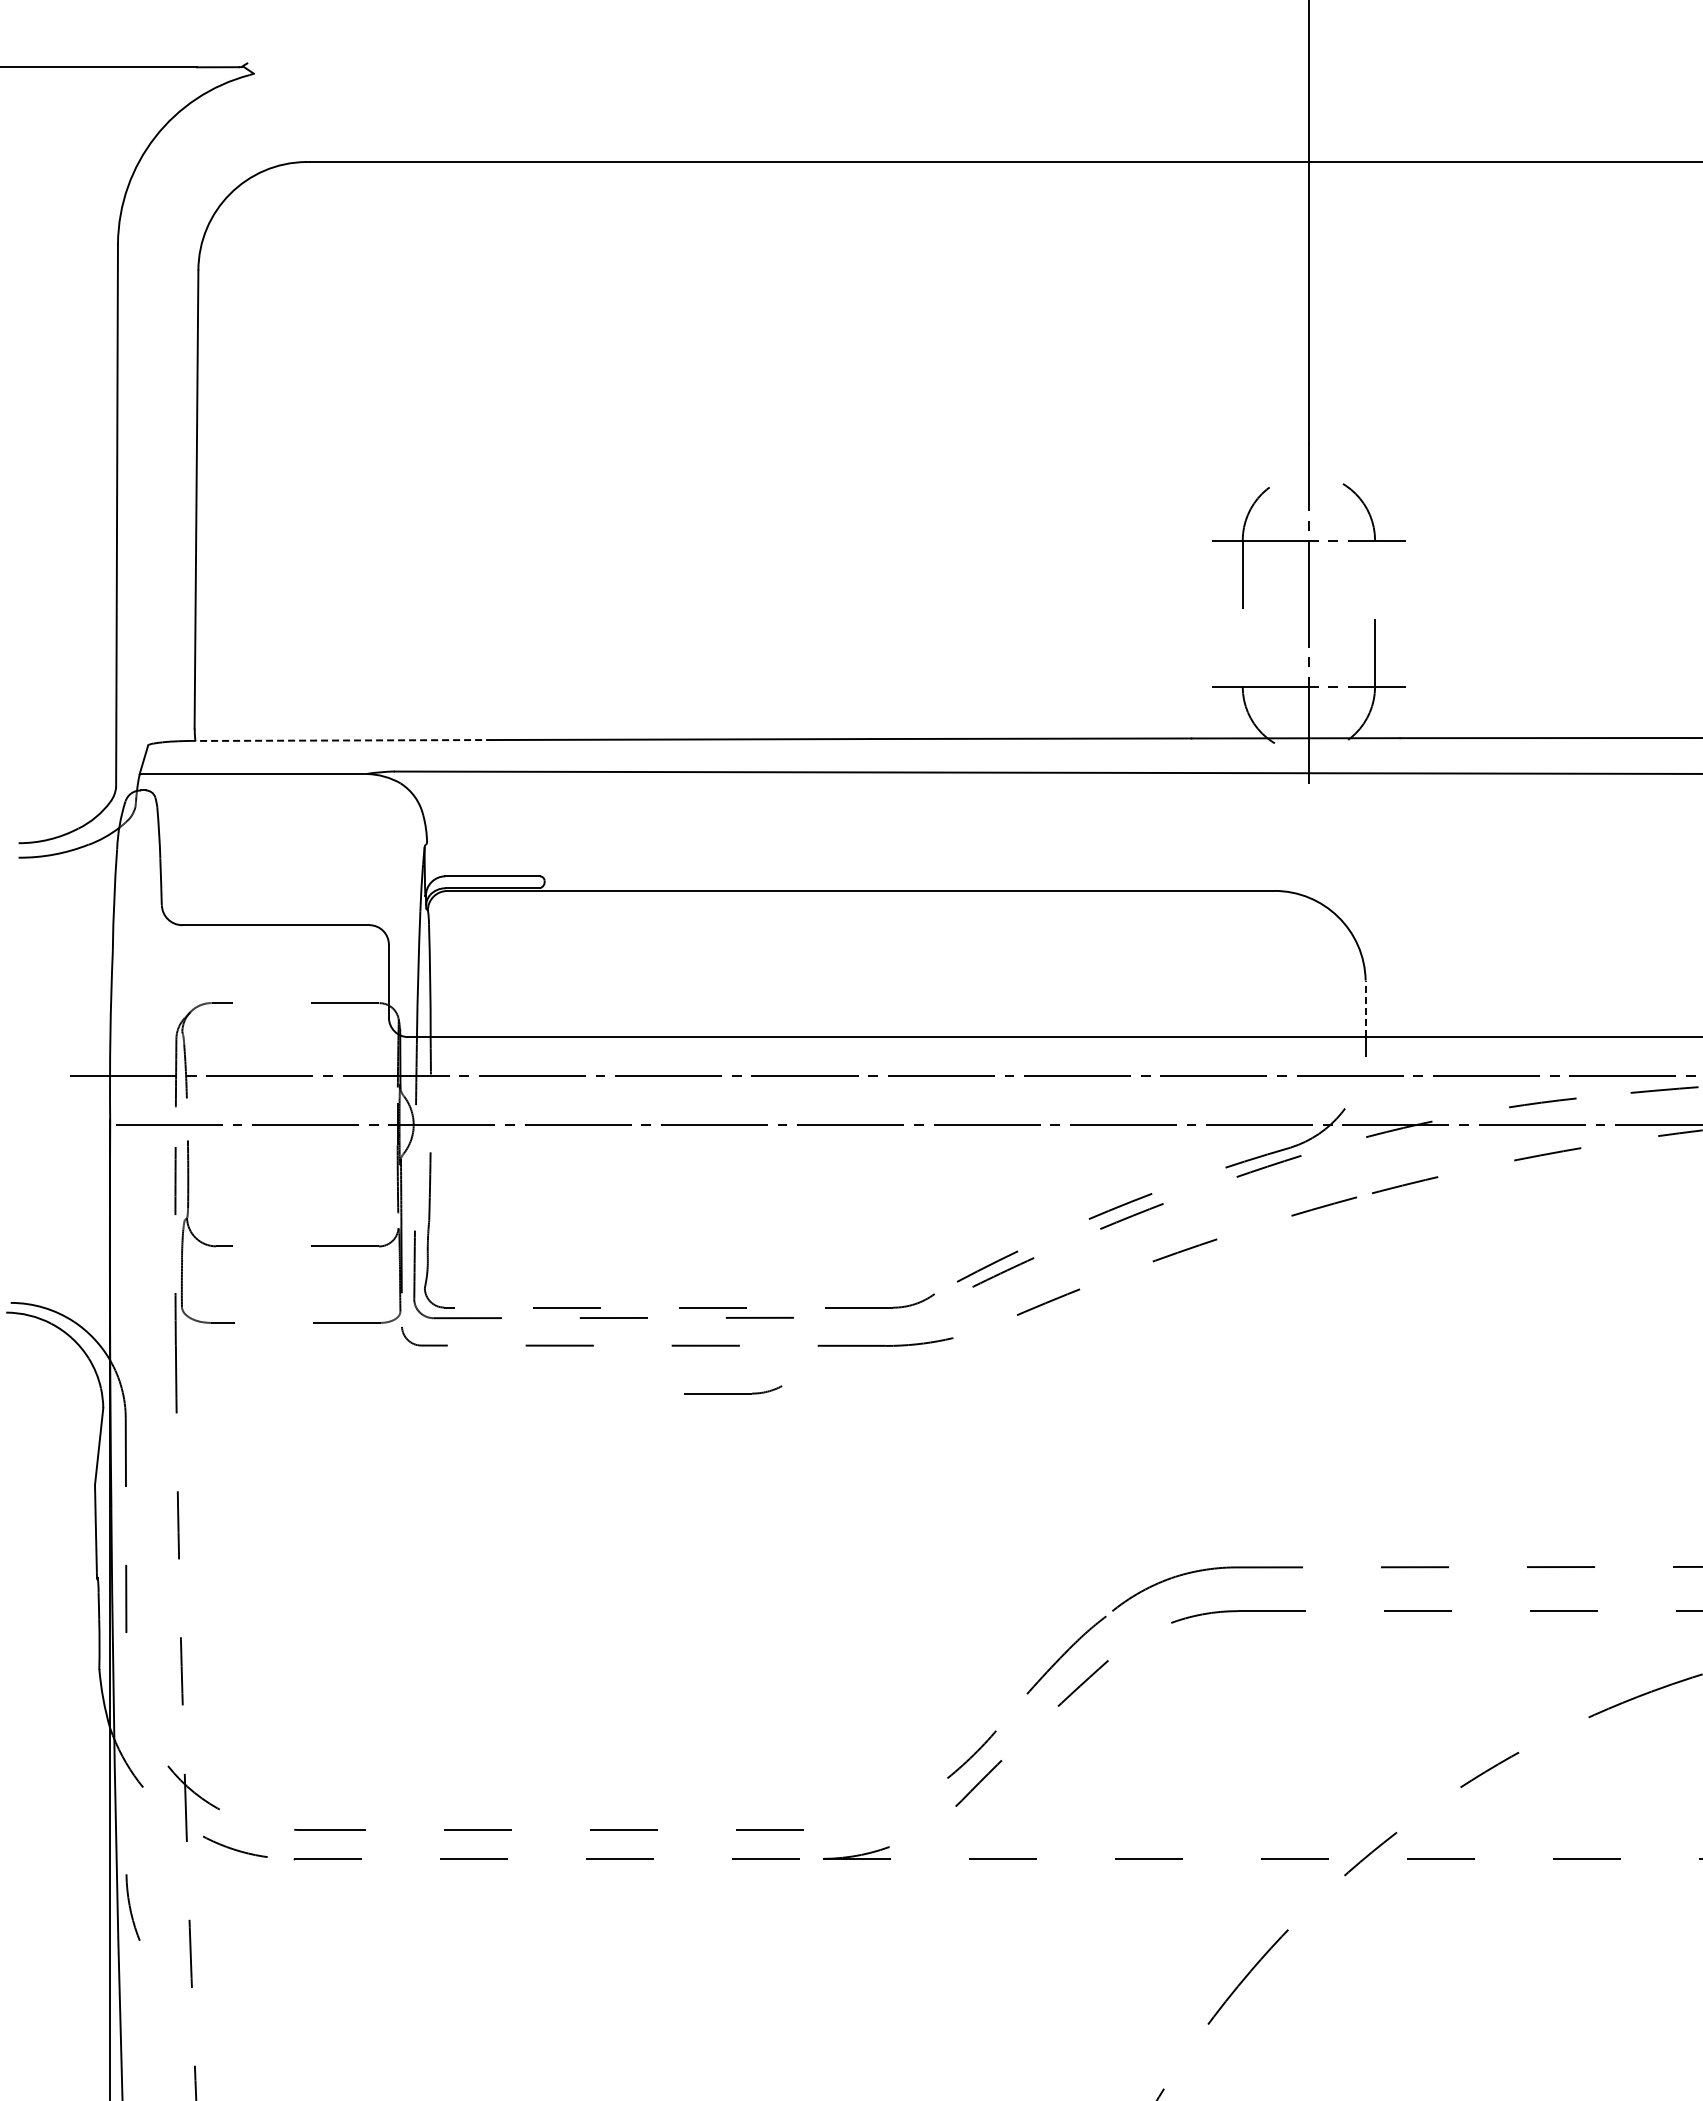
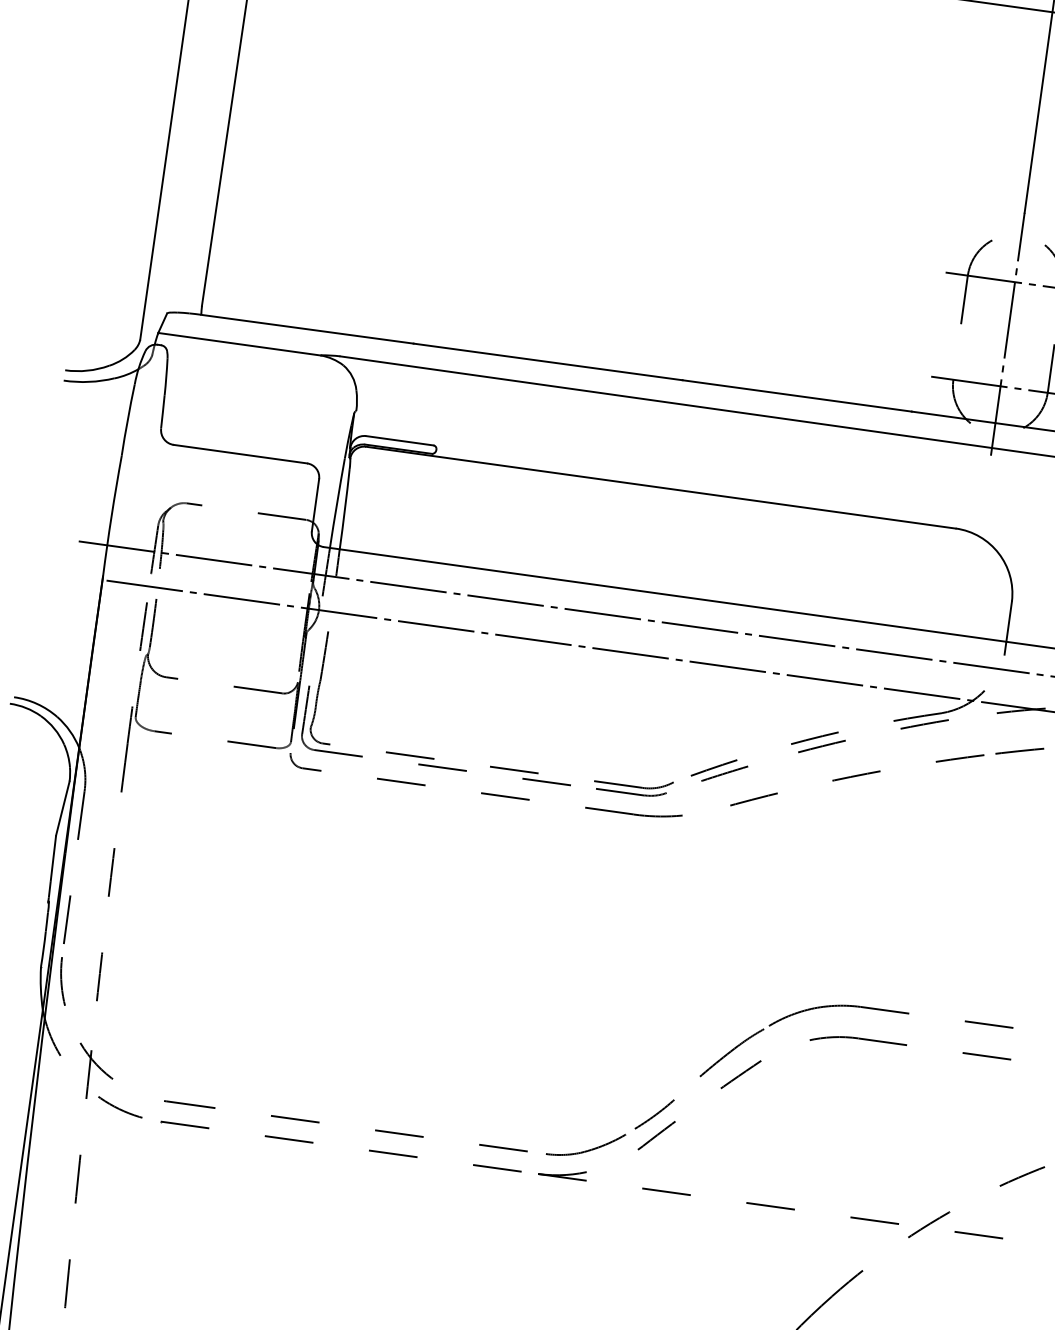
line: (344, 740) -> (307, 329), dashed -> solid
line: (1365, 1008) -> (1009, 621), dashed -> solid
part: (733, 1389) -> (631, 790), moved
part: (886, 1816) -> (587, 1150), added
arc: (131, 1908) -> (62, 981), moved

